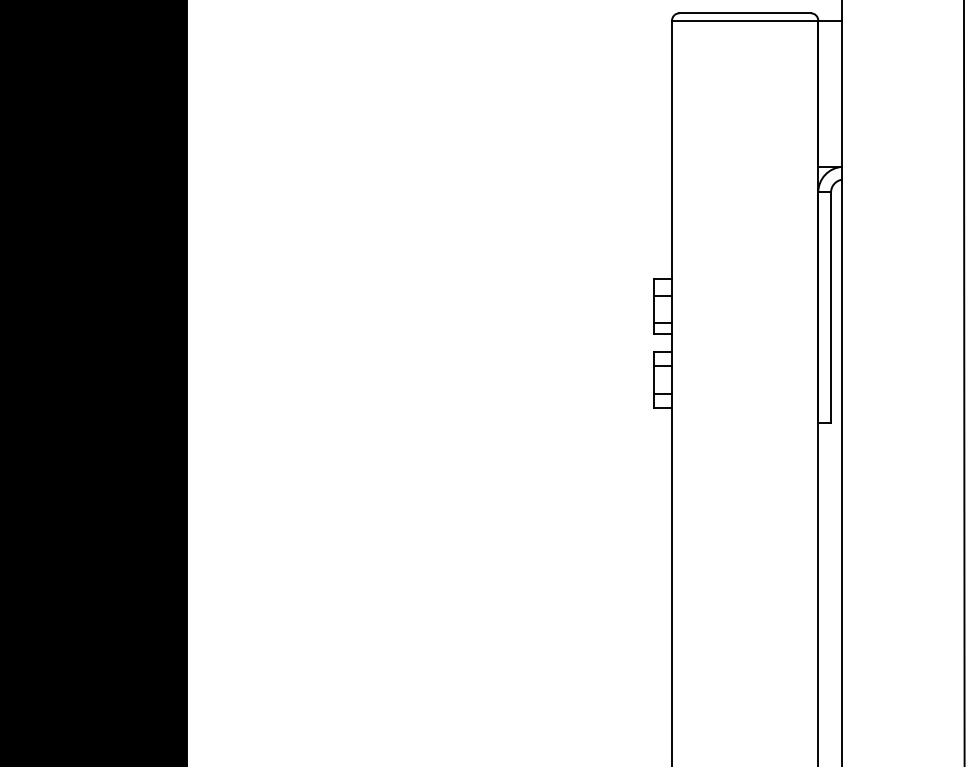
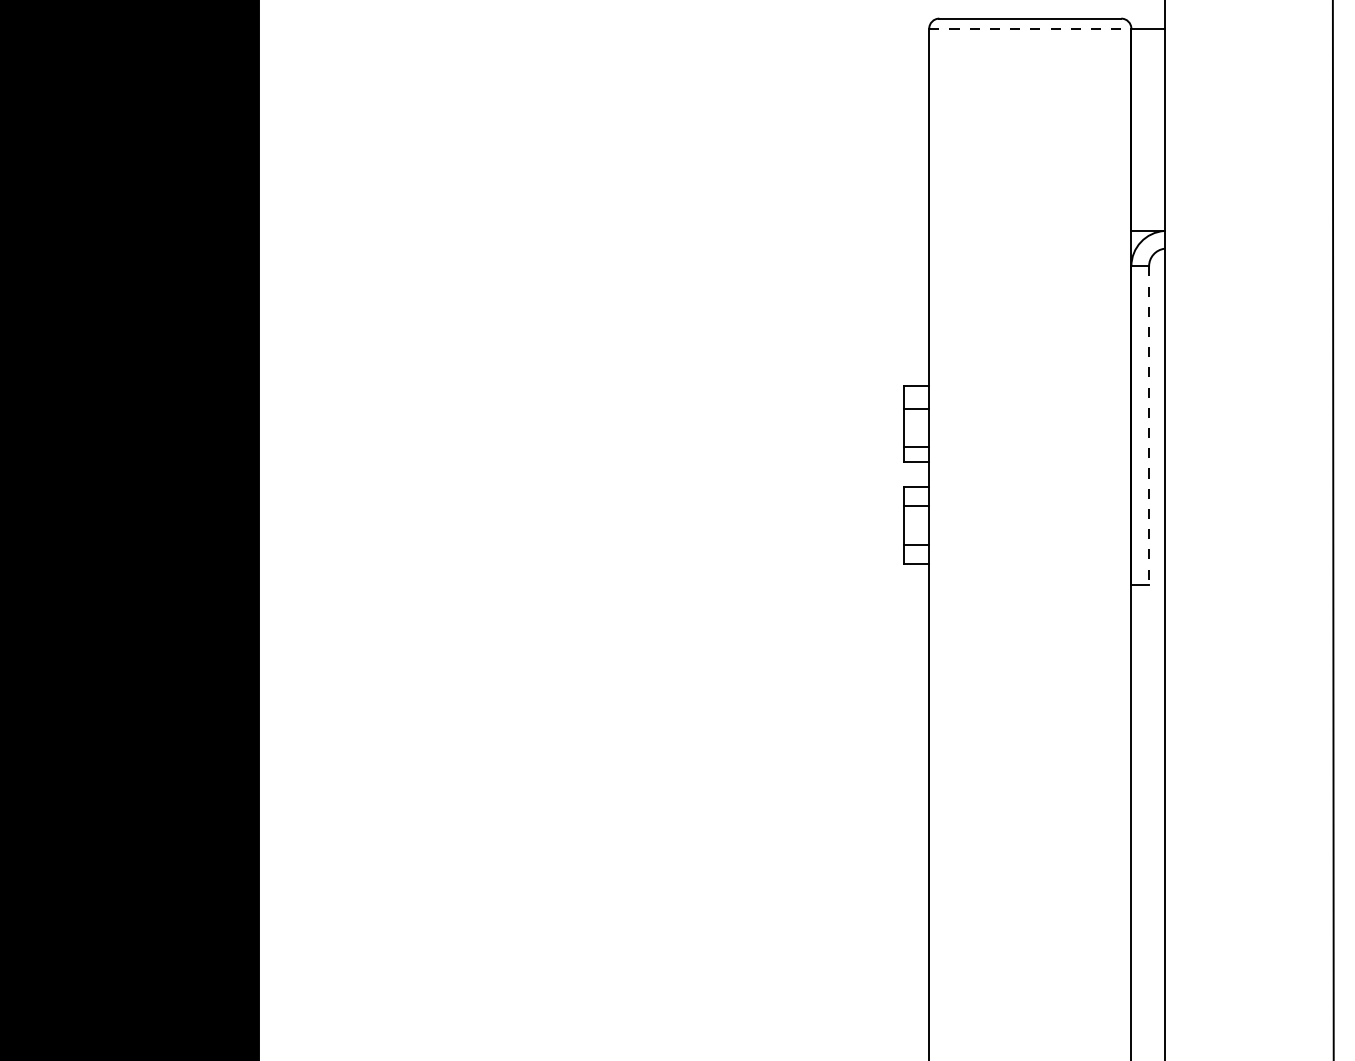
line: (745, 20) -> (1030, 28), solid -> dashed
line: (831, 308) -> (1149, 426), solid -> dashed

